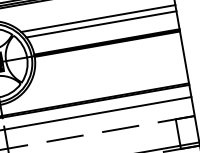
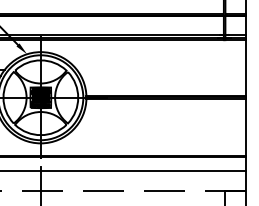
line: (98, 18) -> (161, 69), removed
line: (101, 24) -> (163, 76), removed

